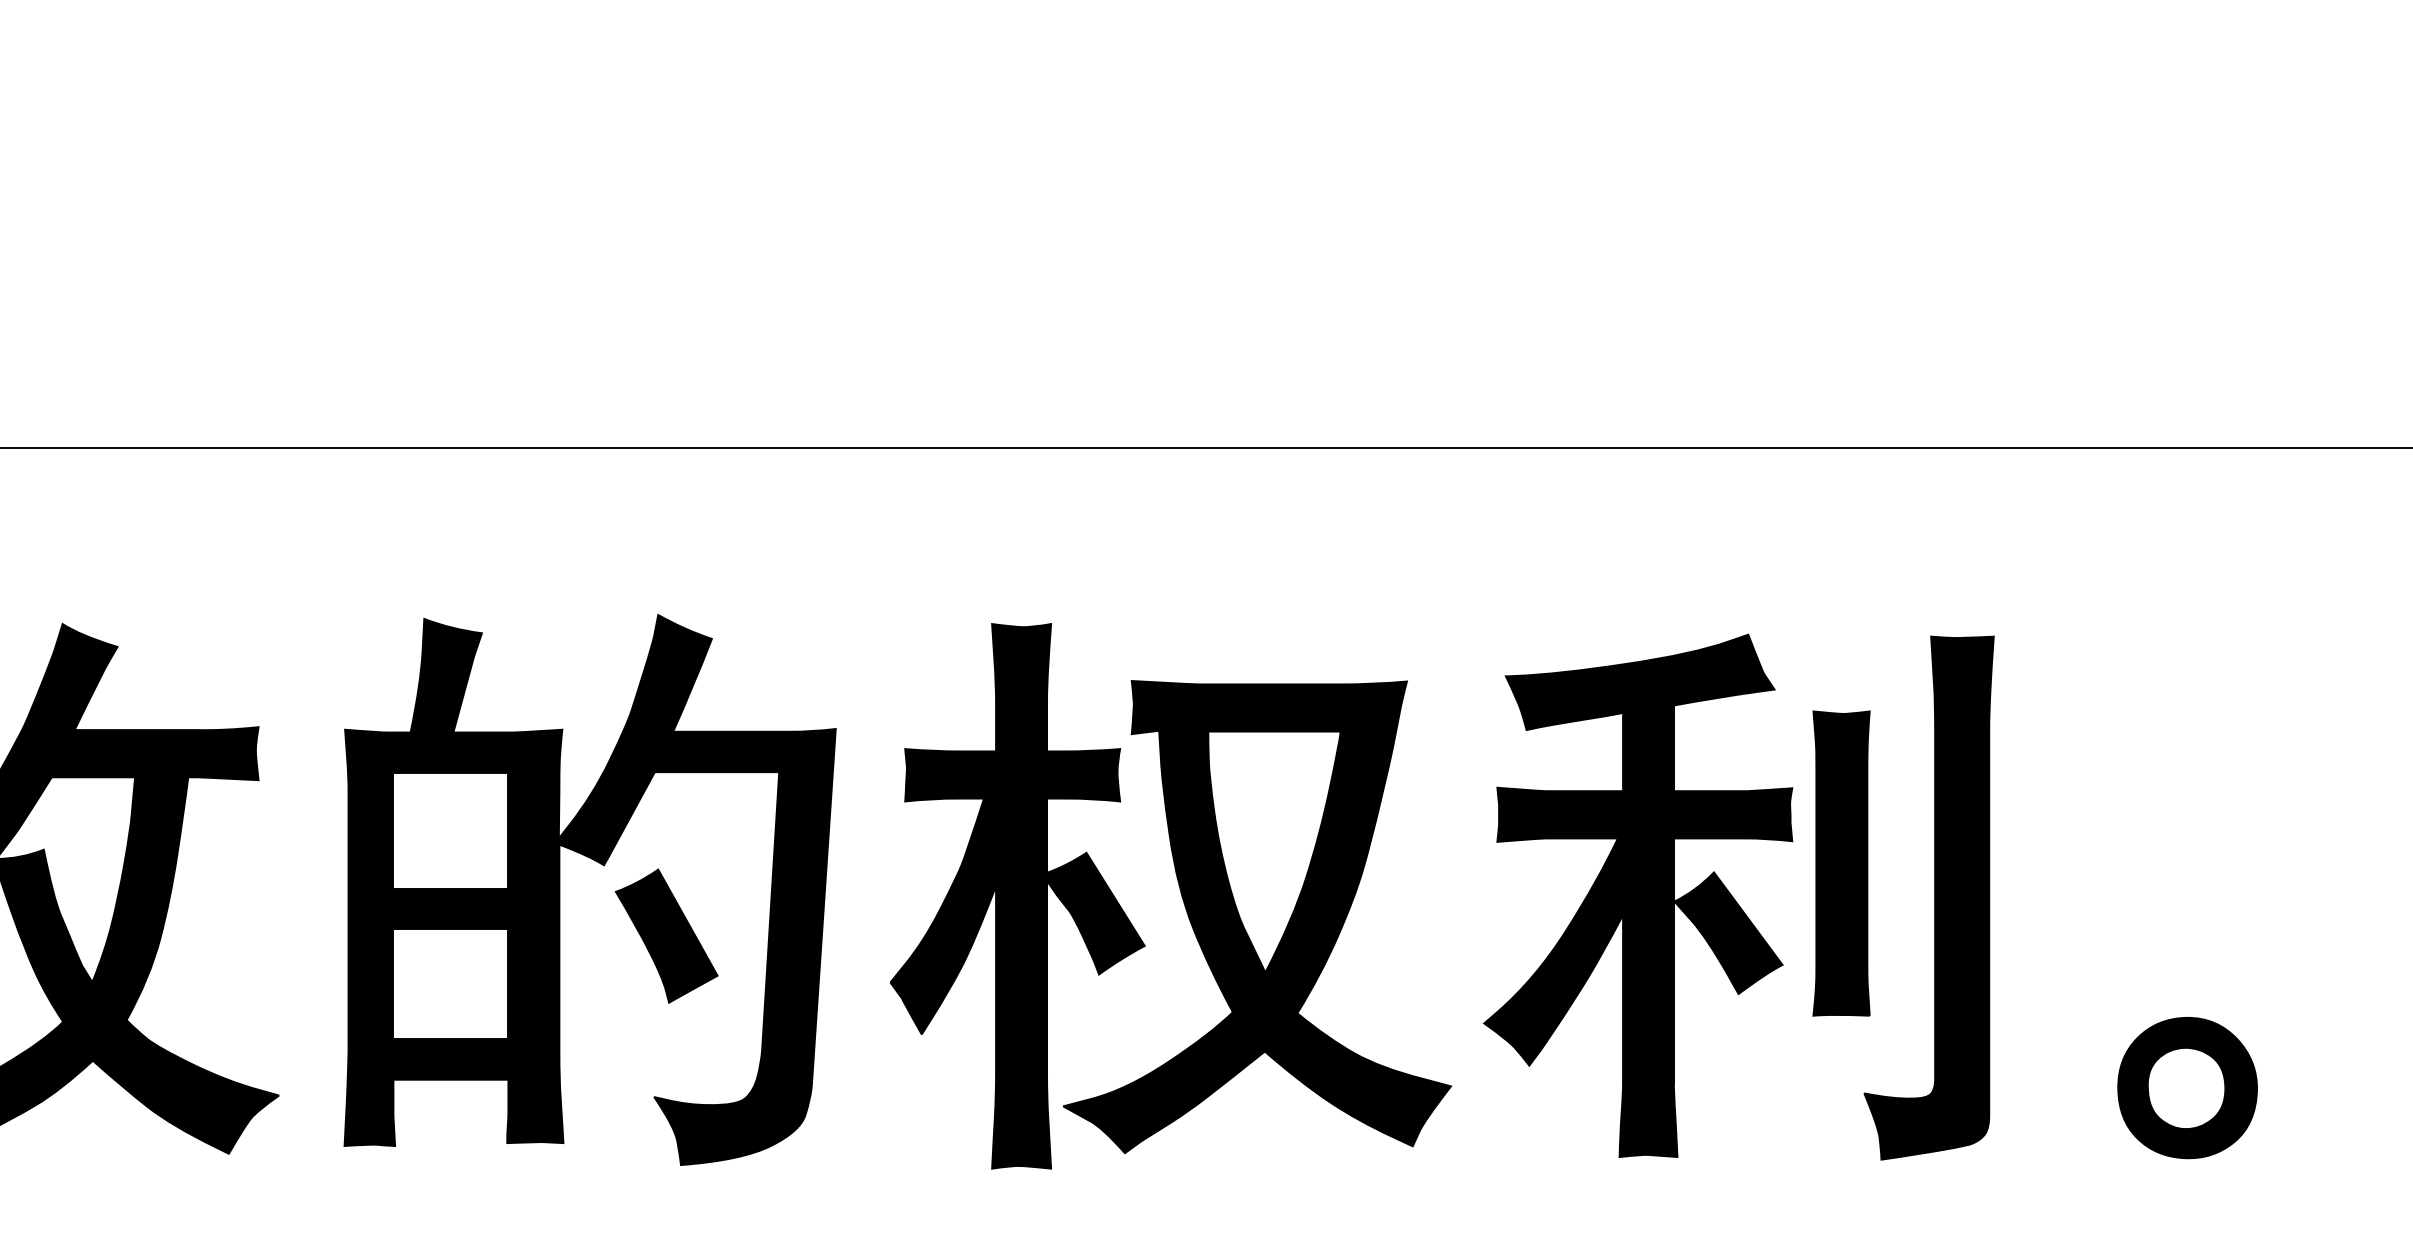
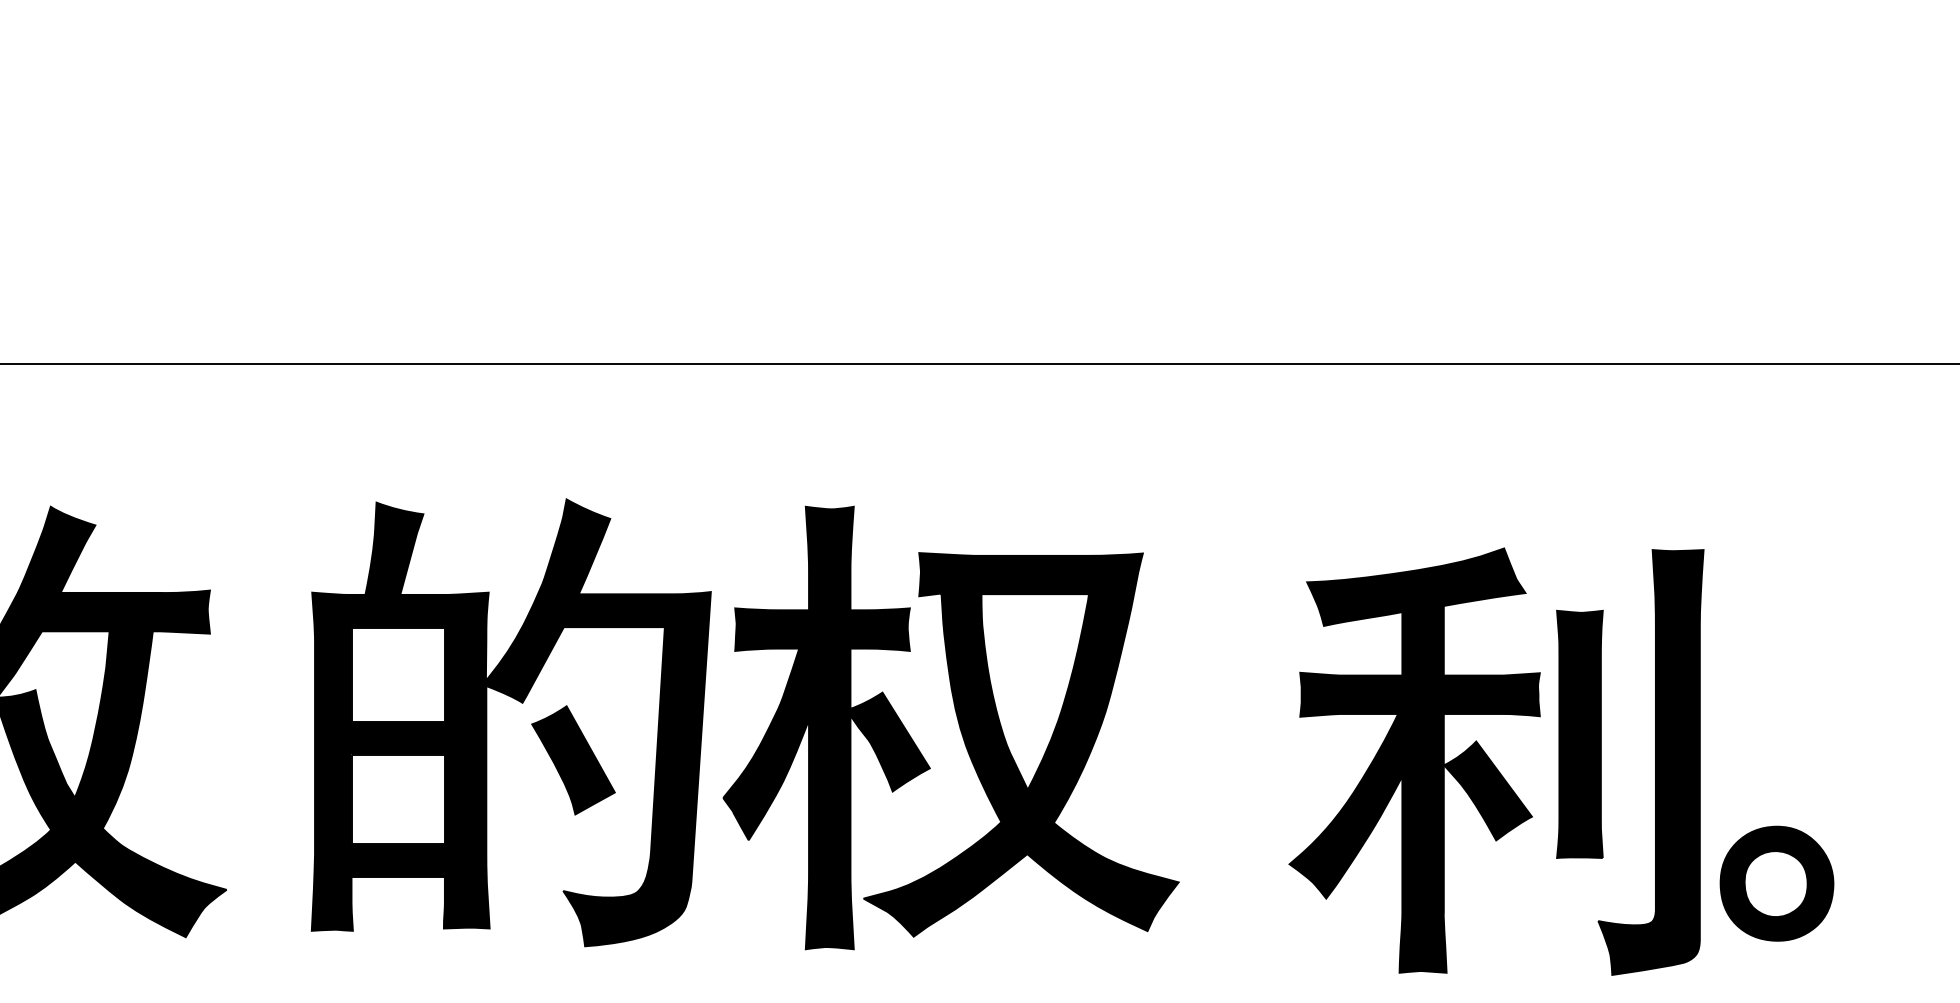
part: (615, 890) -> (531, 723), moved
part: (1738, 896) -> (1496, 761), moved

